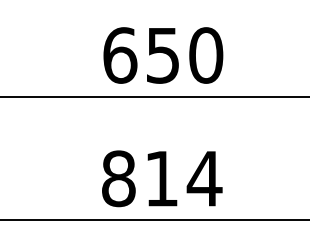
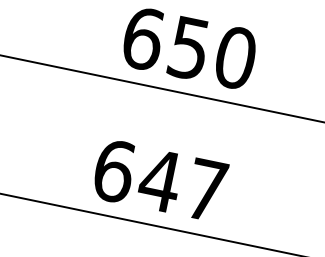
text: (162, 178) -> (161, 180), 814 -> 647

